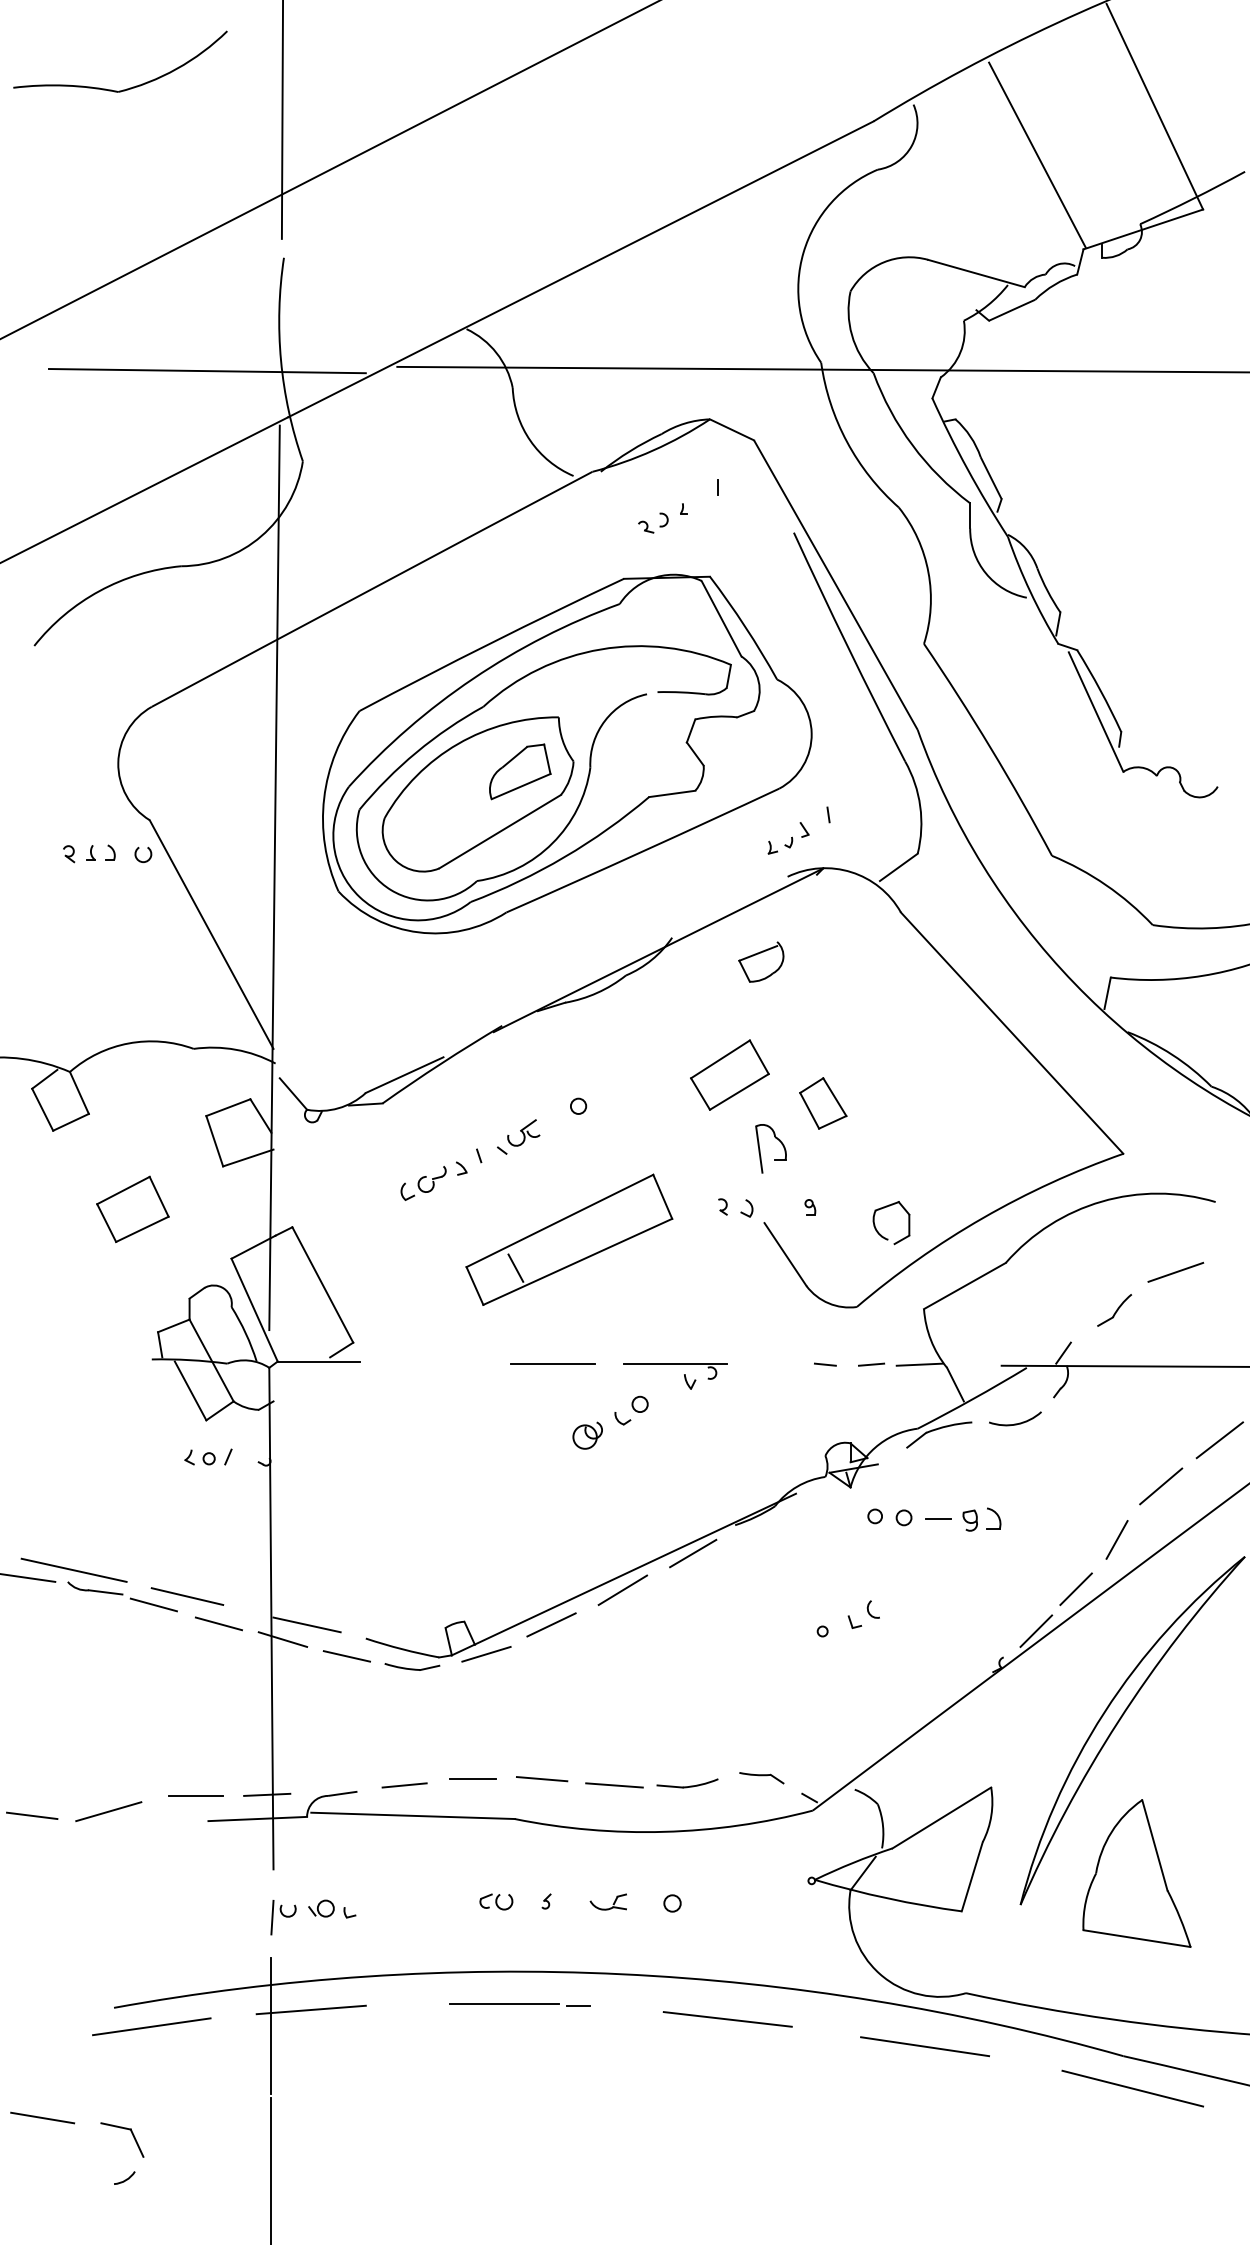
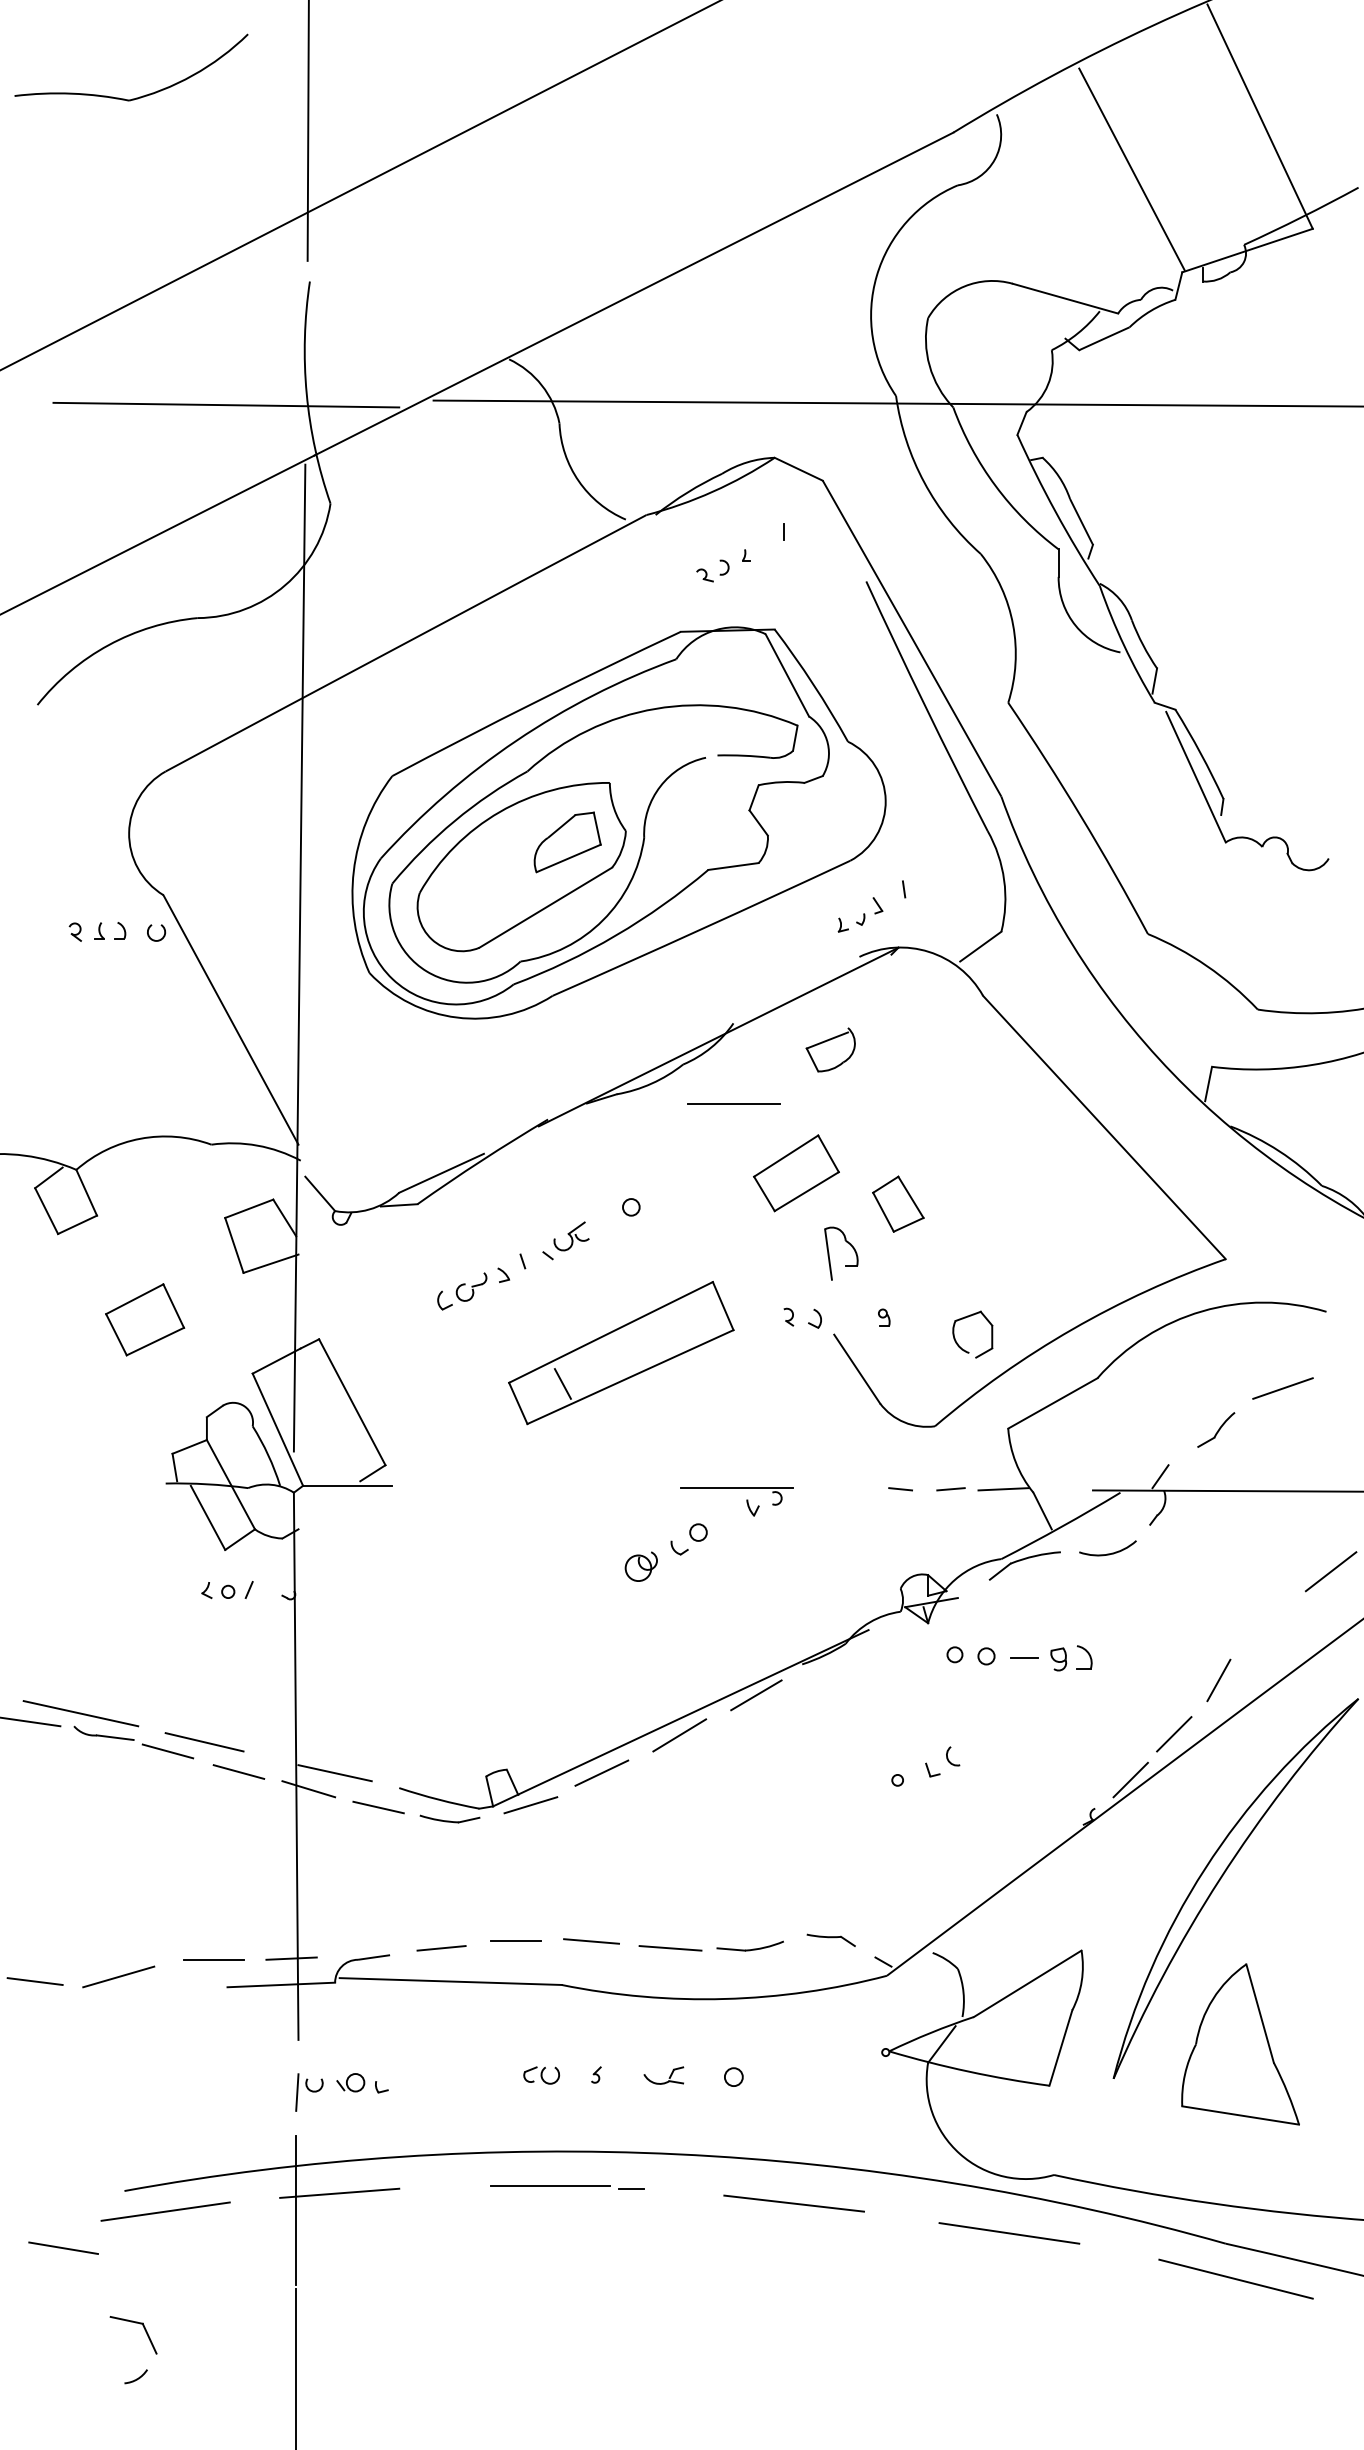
line: (552, 1363) -> (733, 1103), moved
line: (1160, 1485) -> (1266, 1621), removed
line: (42, 2117) -> (63, 2247), moved

